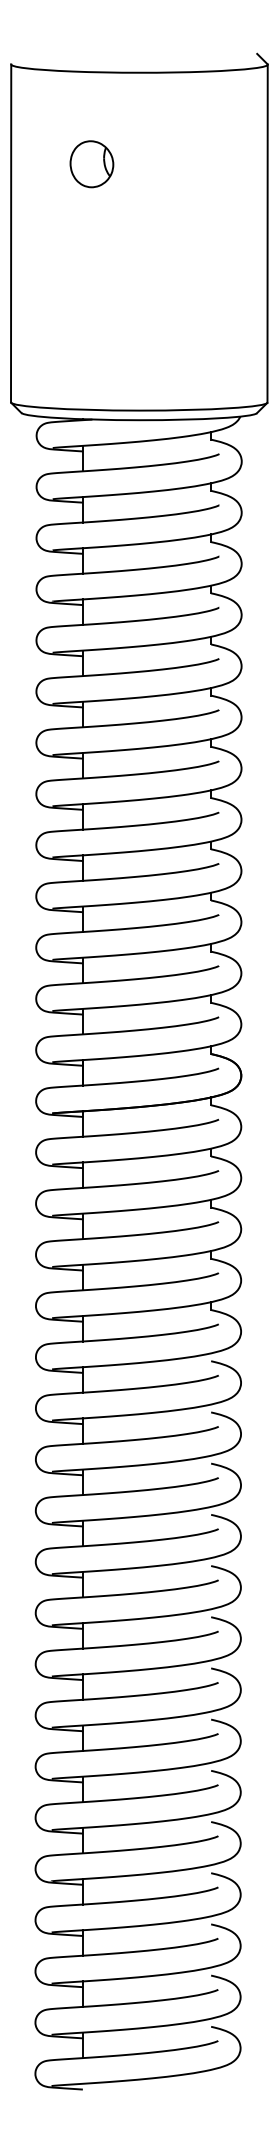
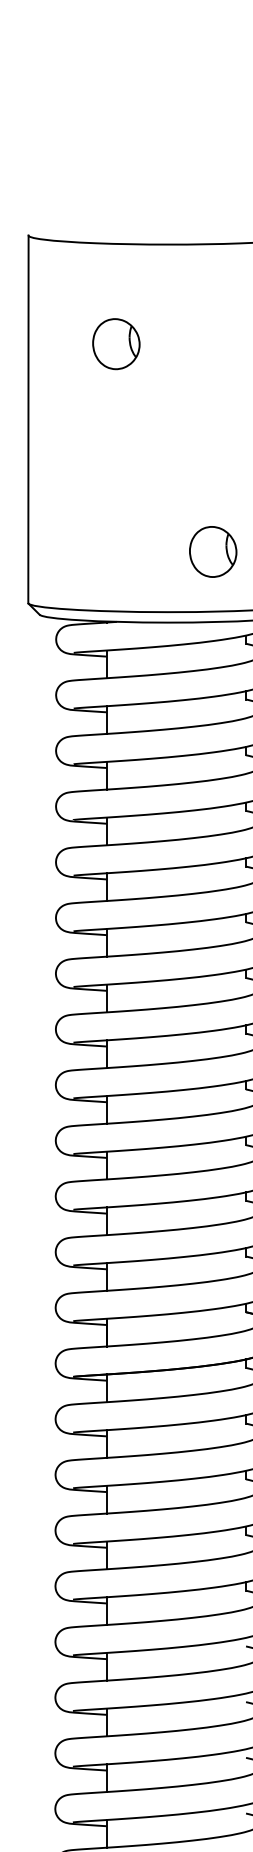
part: (180, 355) -> (212, 552), added

